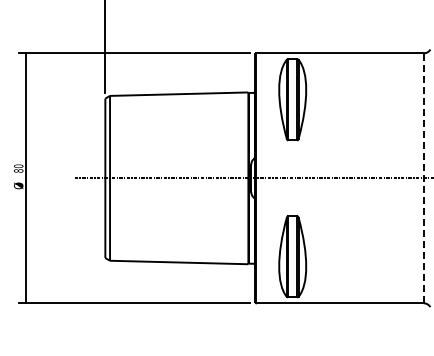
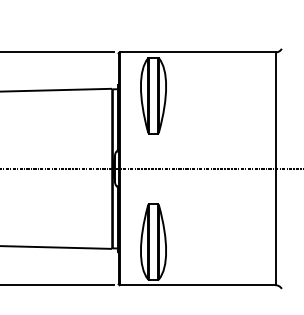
line: (423, 178) -> (275, 168), dashed -> solid

